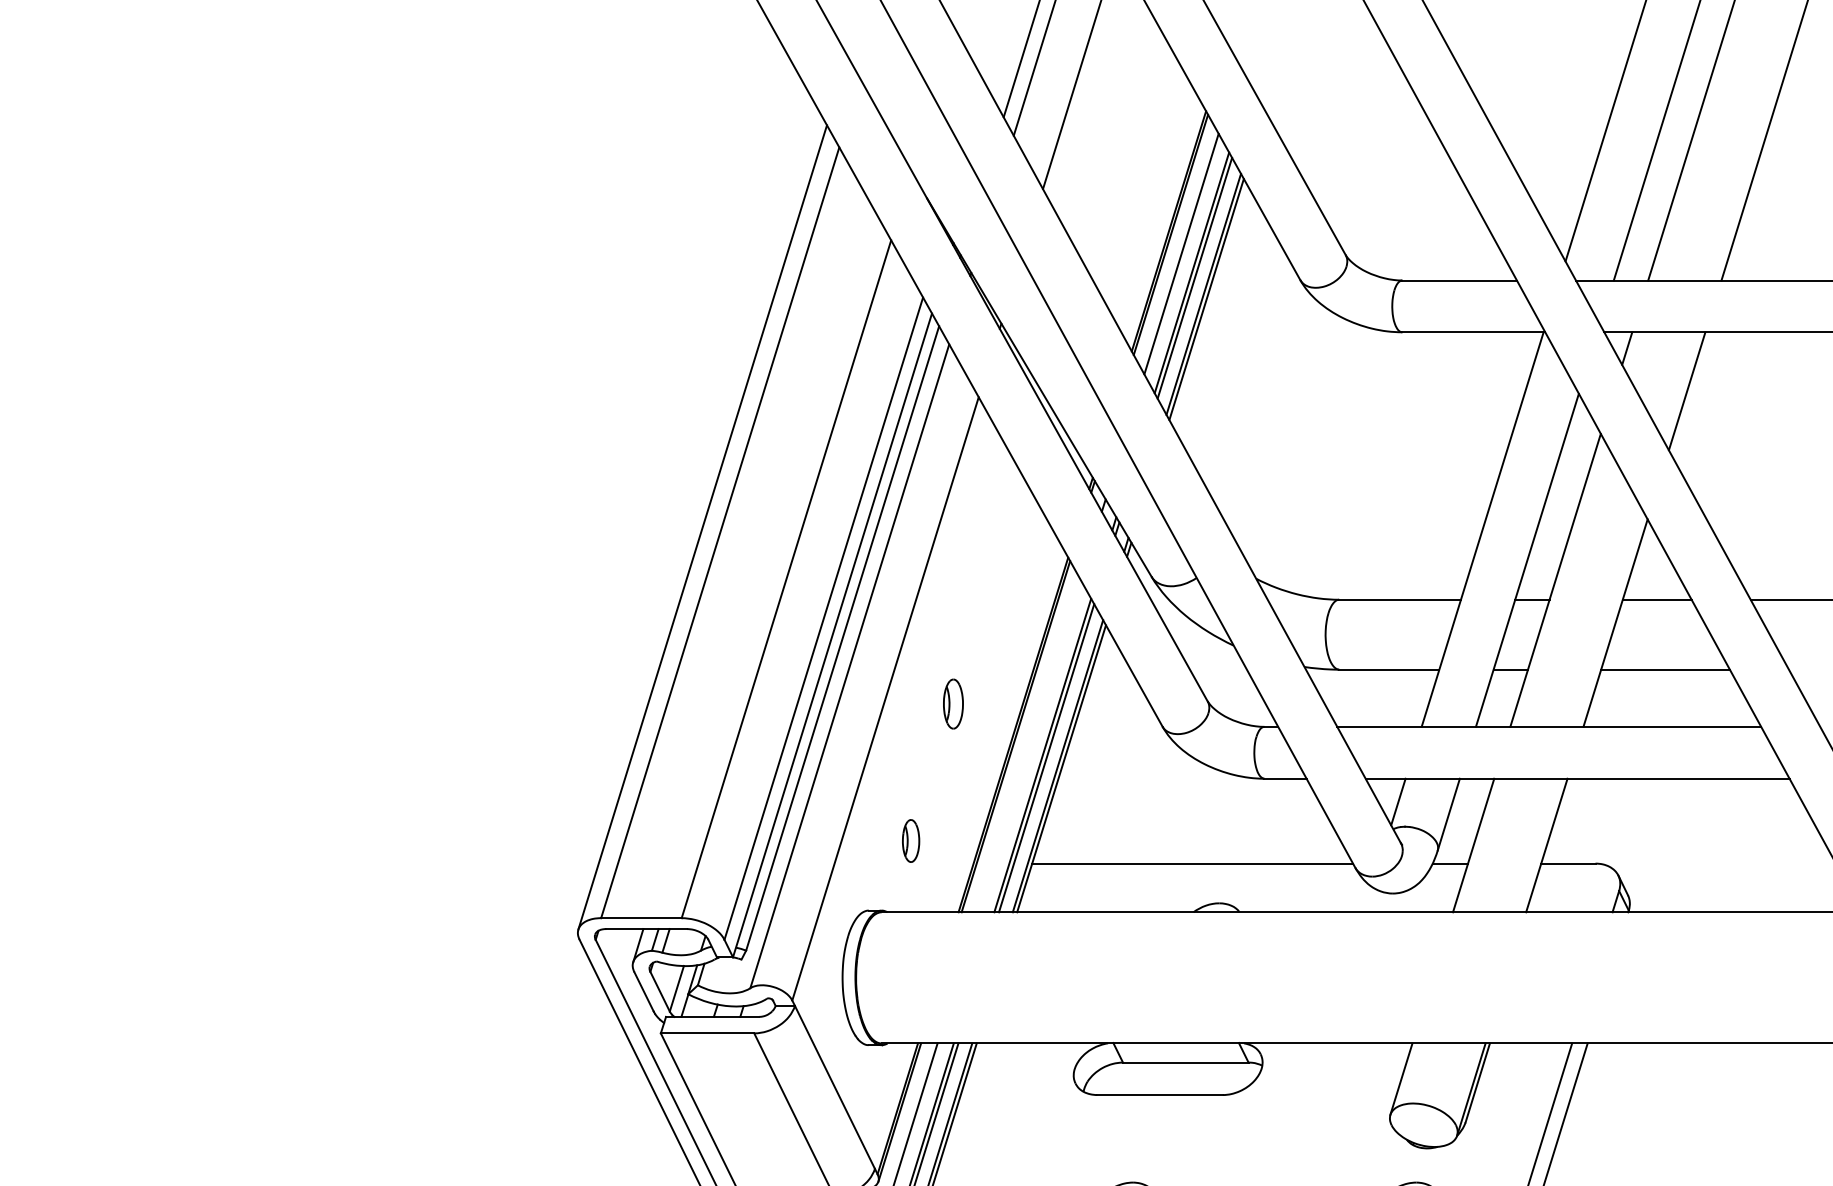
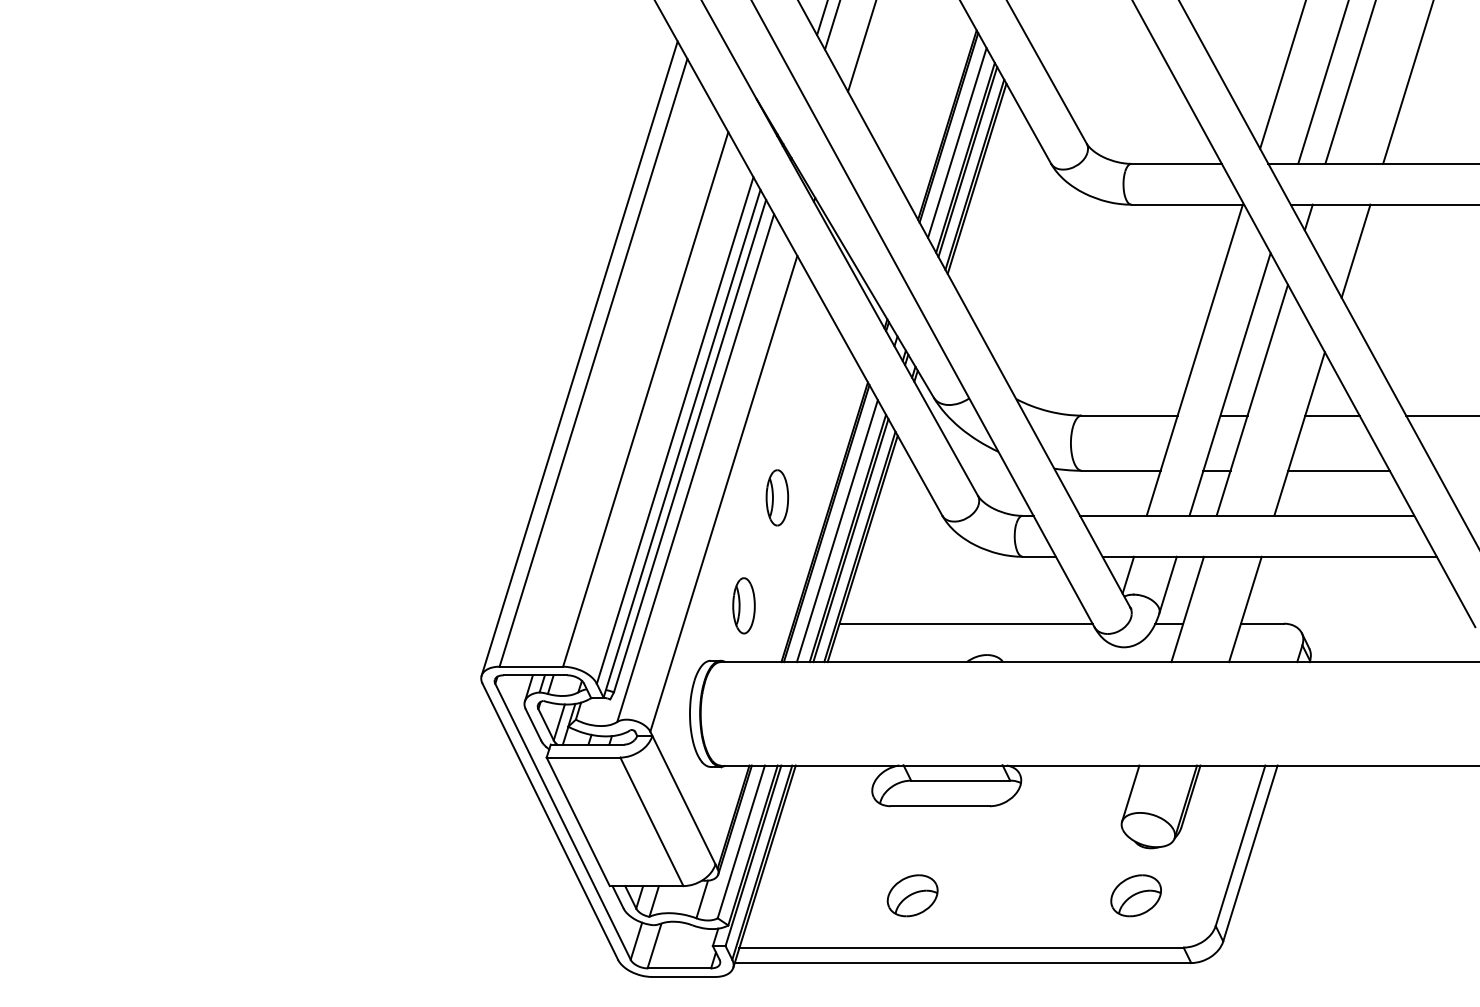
part: (953, 703) -> (777, 497), size x1.43
line: (1028, 746) -> (836, 531), added
part: (910, 840) -> (743, 605), size x1.67

